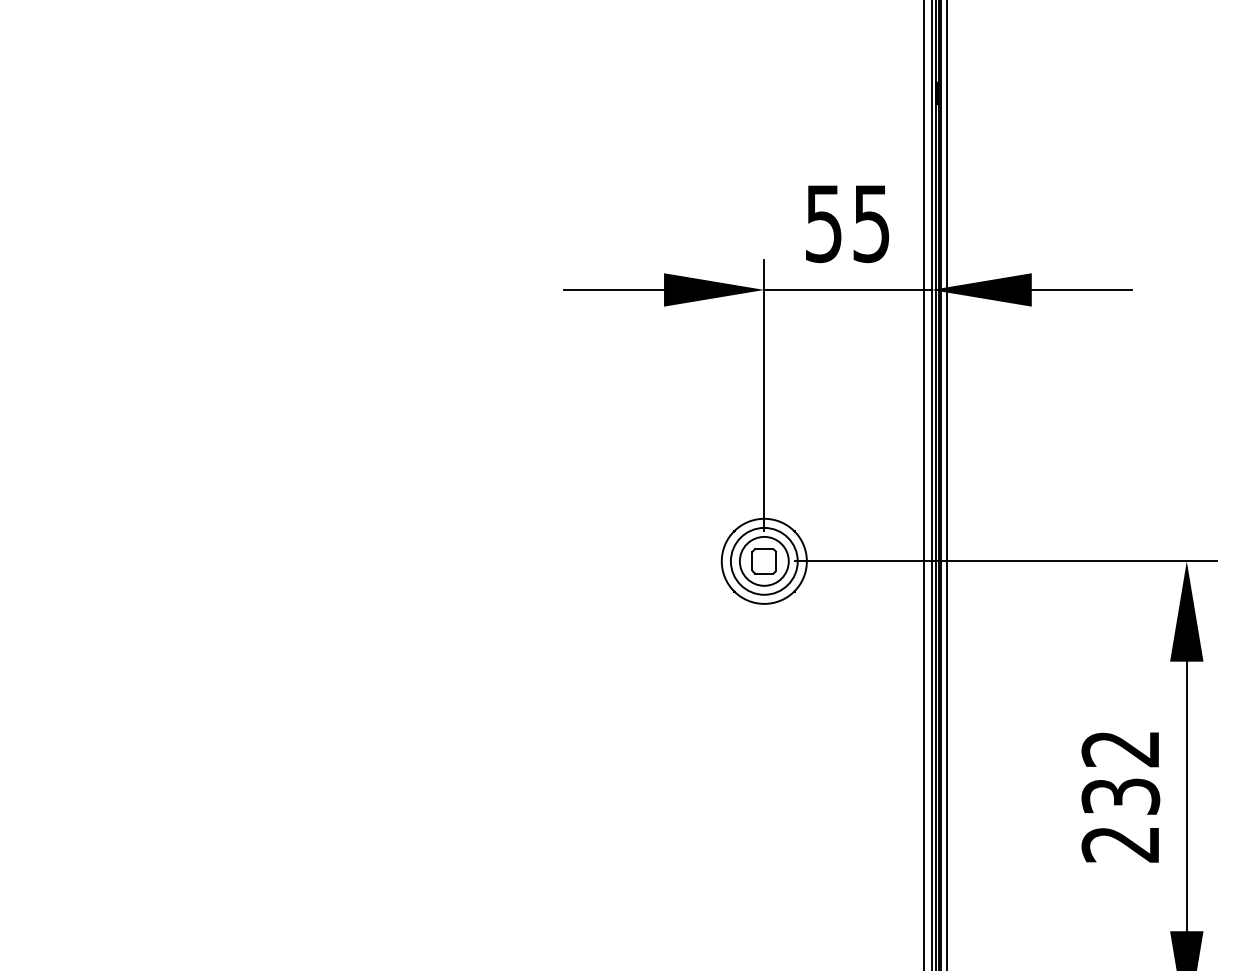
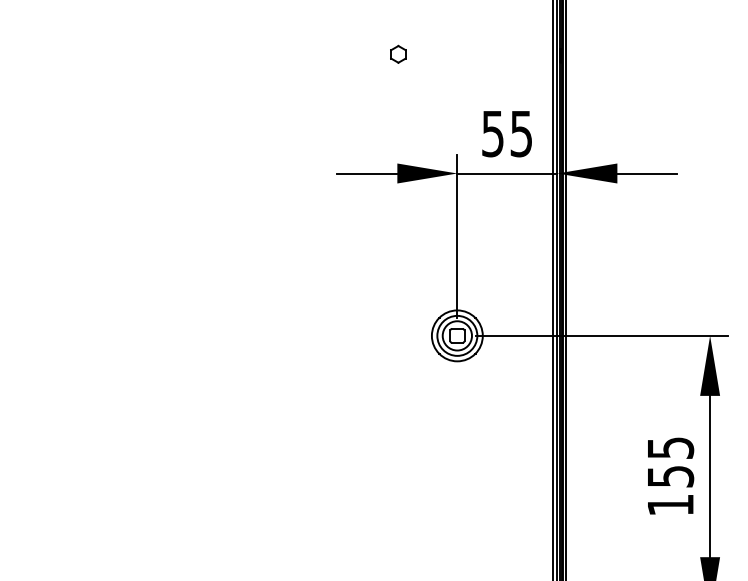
part: (665, 89) -> (398, 53), added
text: (1120, 796) -> (670, 476), 232 -> 155

